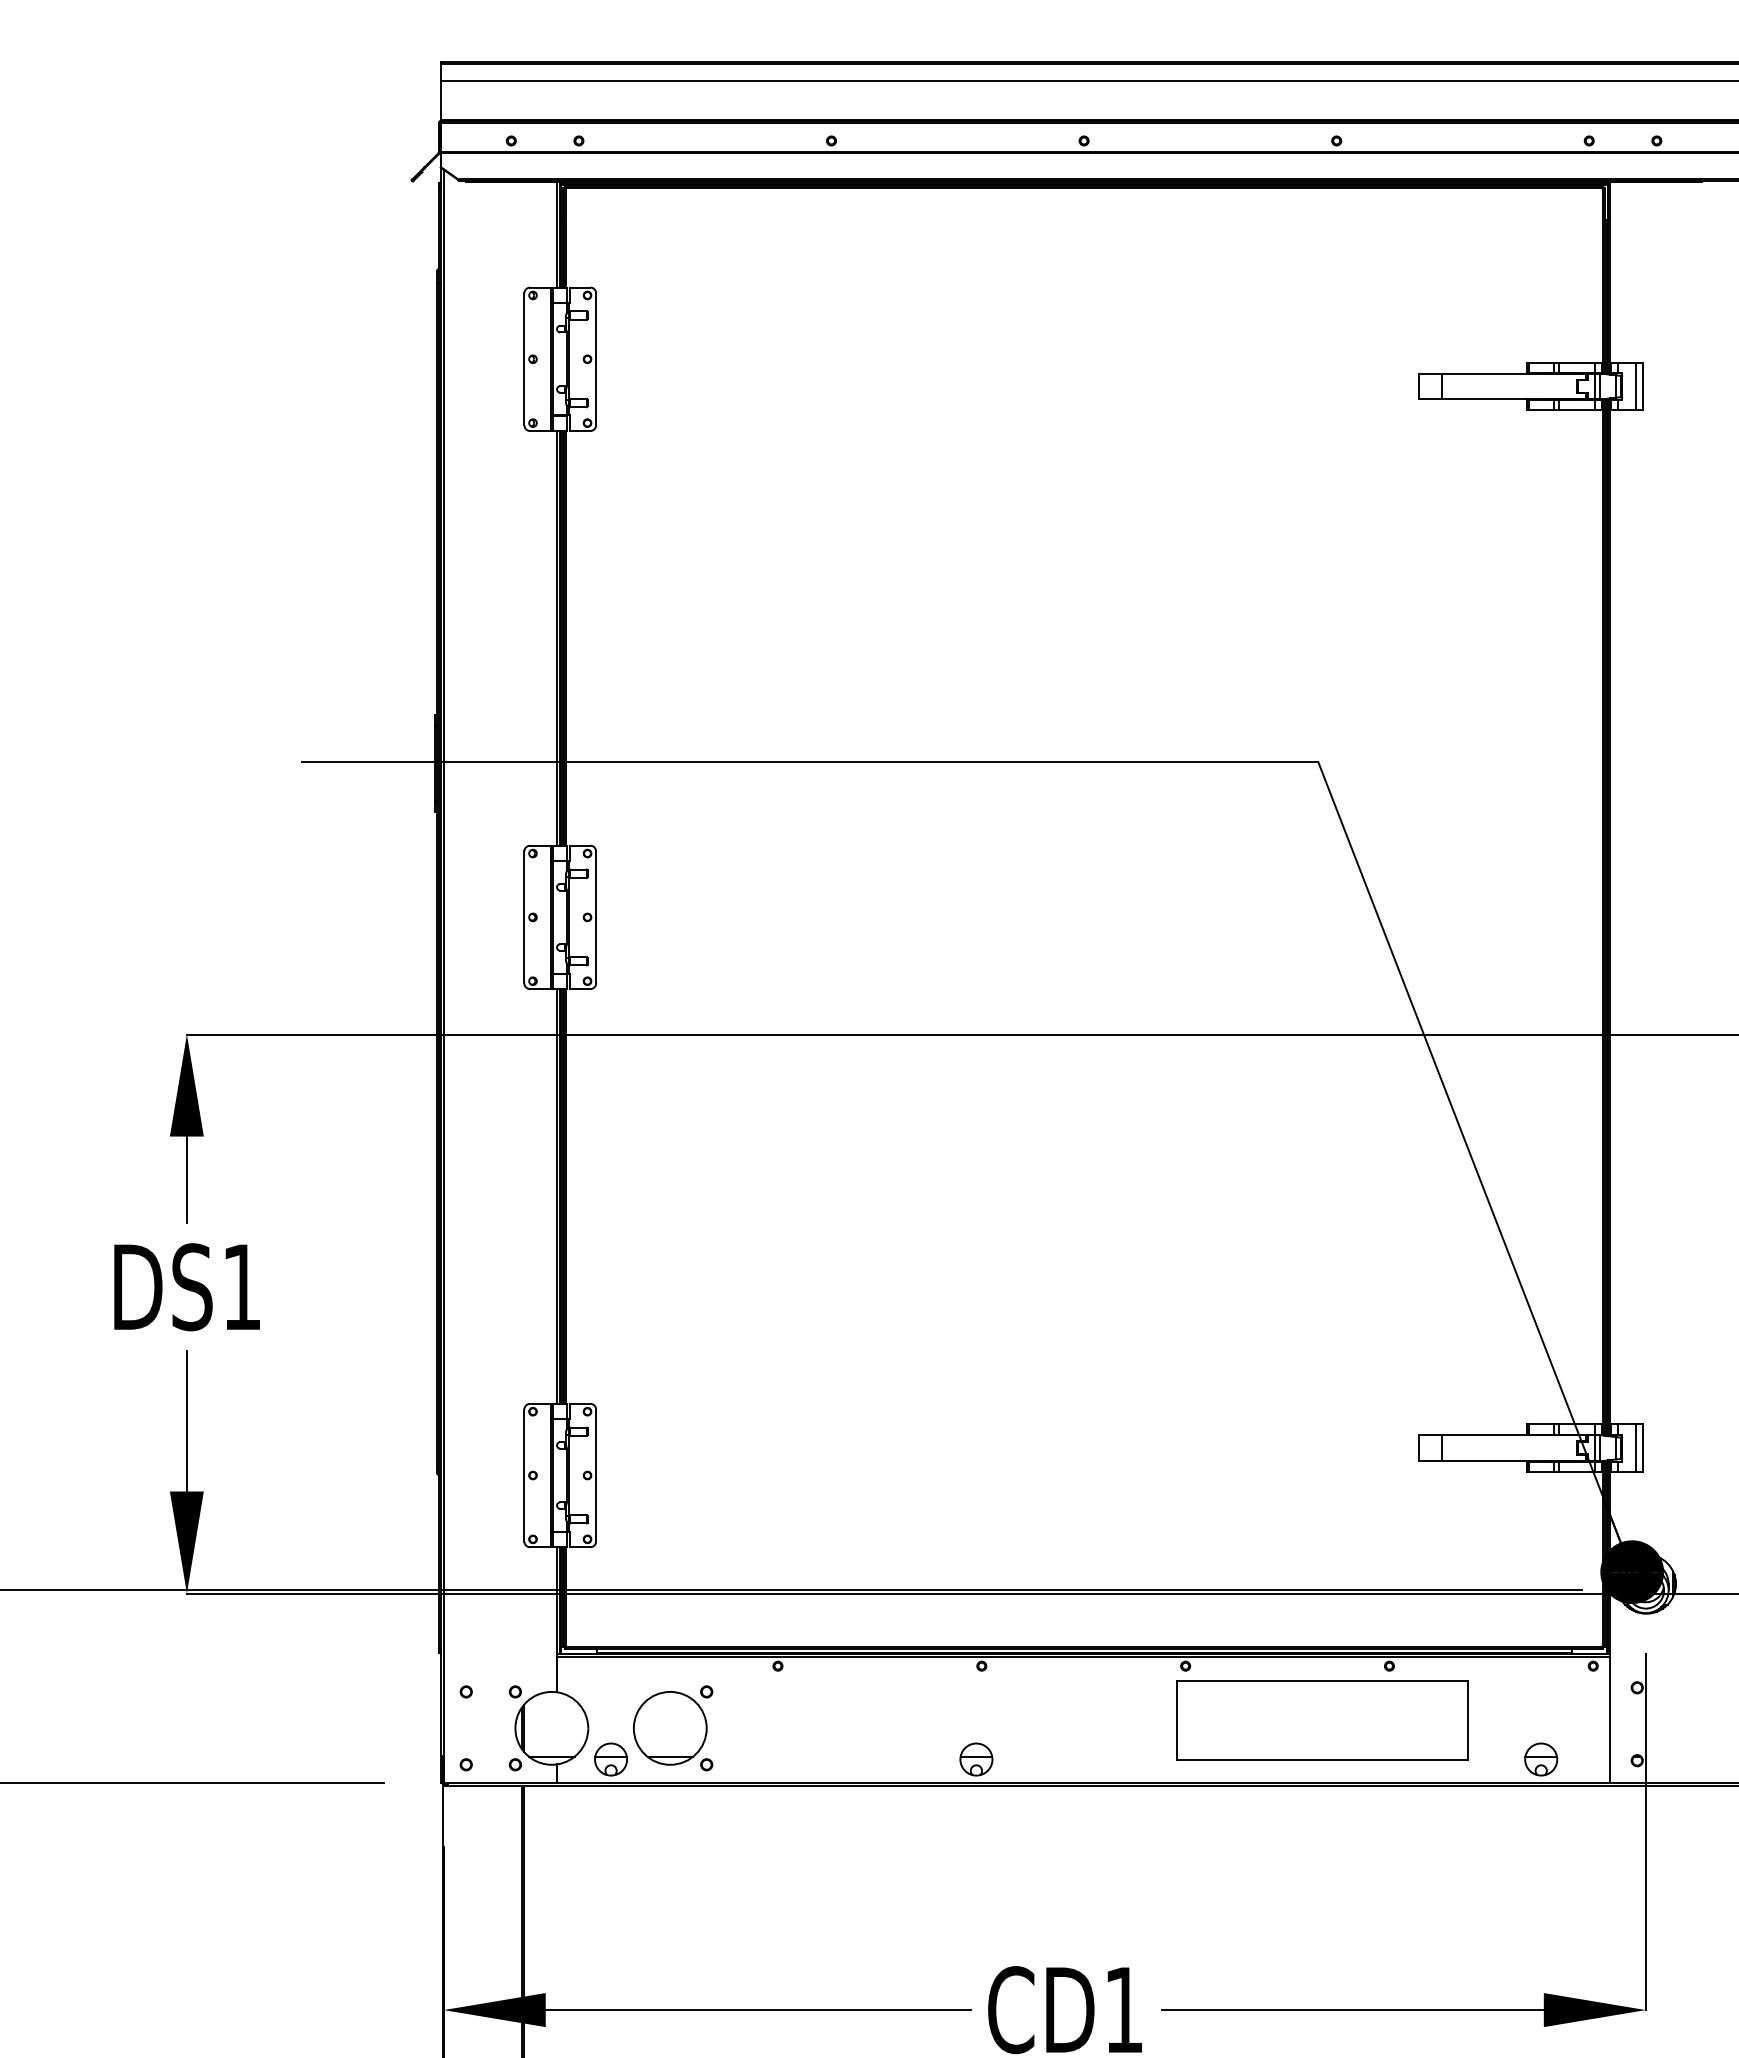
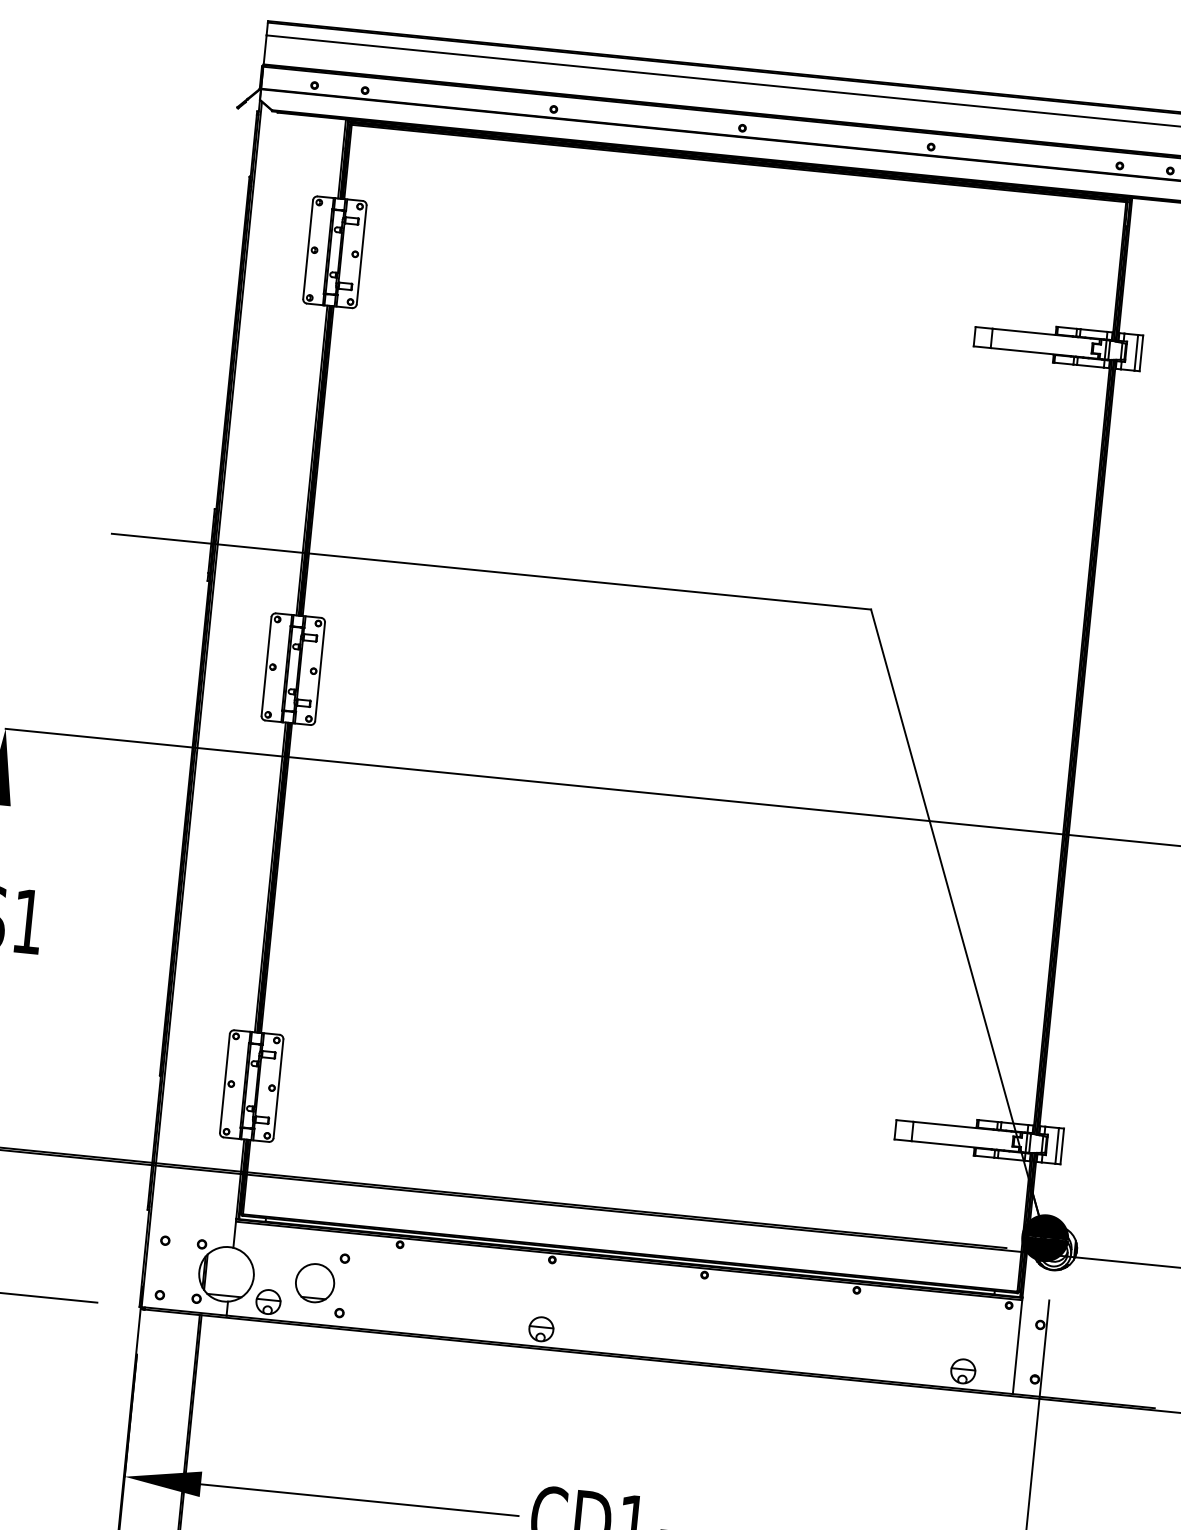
part: (1322, 1720) -> (802, 1325), removed
part: (670, 1728) -> (315, 1283), size x0.7

